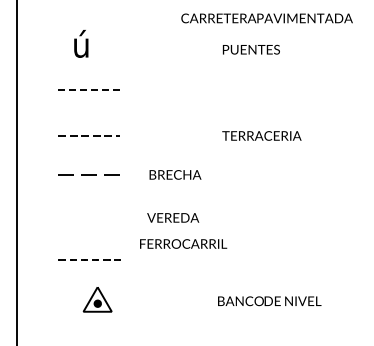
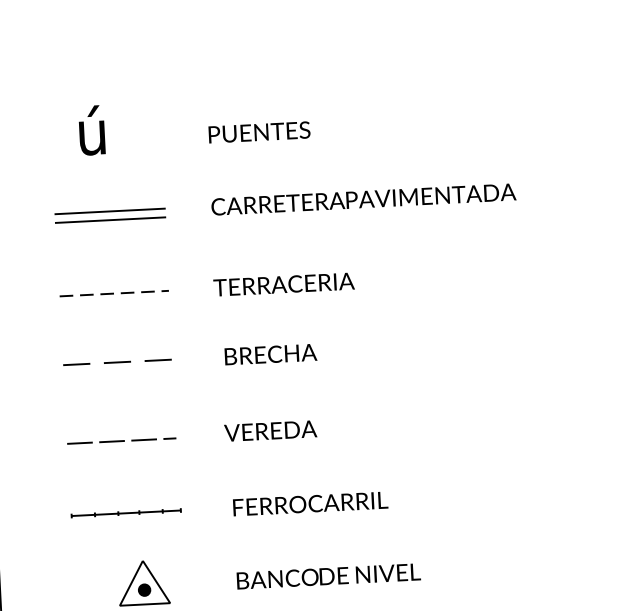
text: (266, 18) -> (362, 199), moved
text: (250, 49) -> (257, 132), moved
line: (89, 89) -> (110, 210), dashed -> solid
line: (89, 94) -> (111, 219), added
text: (261, 135) -> (283, 283), moved
line: (89, 219) -> (122, 441), added
text: (183, 243) -> (310, 503), moved
line: (89, 259) -> (125, 512), dashed -> solid
text: (269, 301) -> (328, 576), moved

